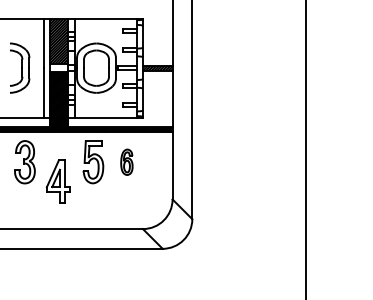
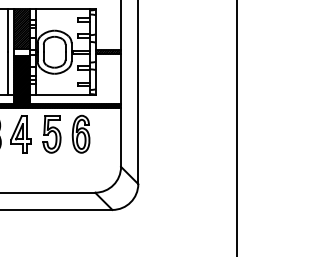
part: (126, 162) -> (80, 134), size x1.67
part: (57, 181) -> (20, 134), moved

